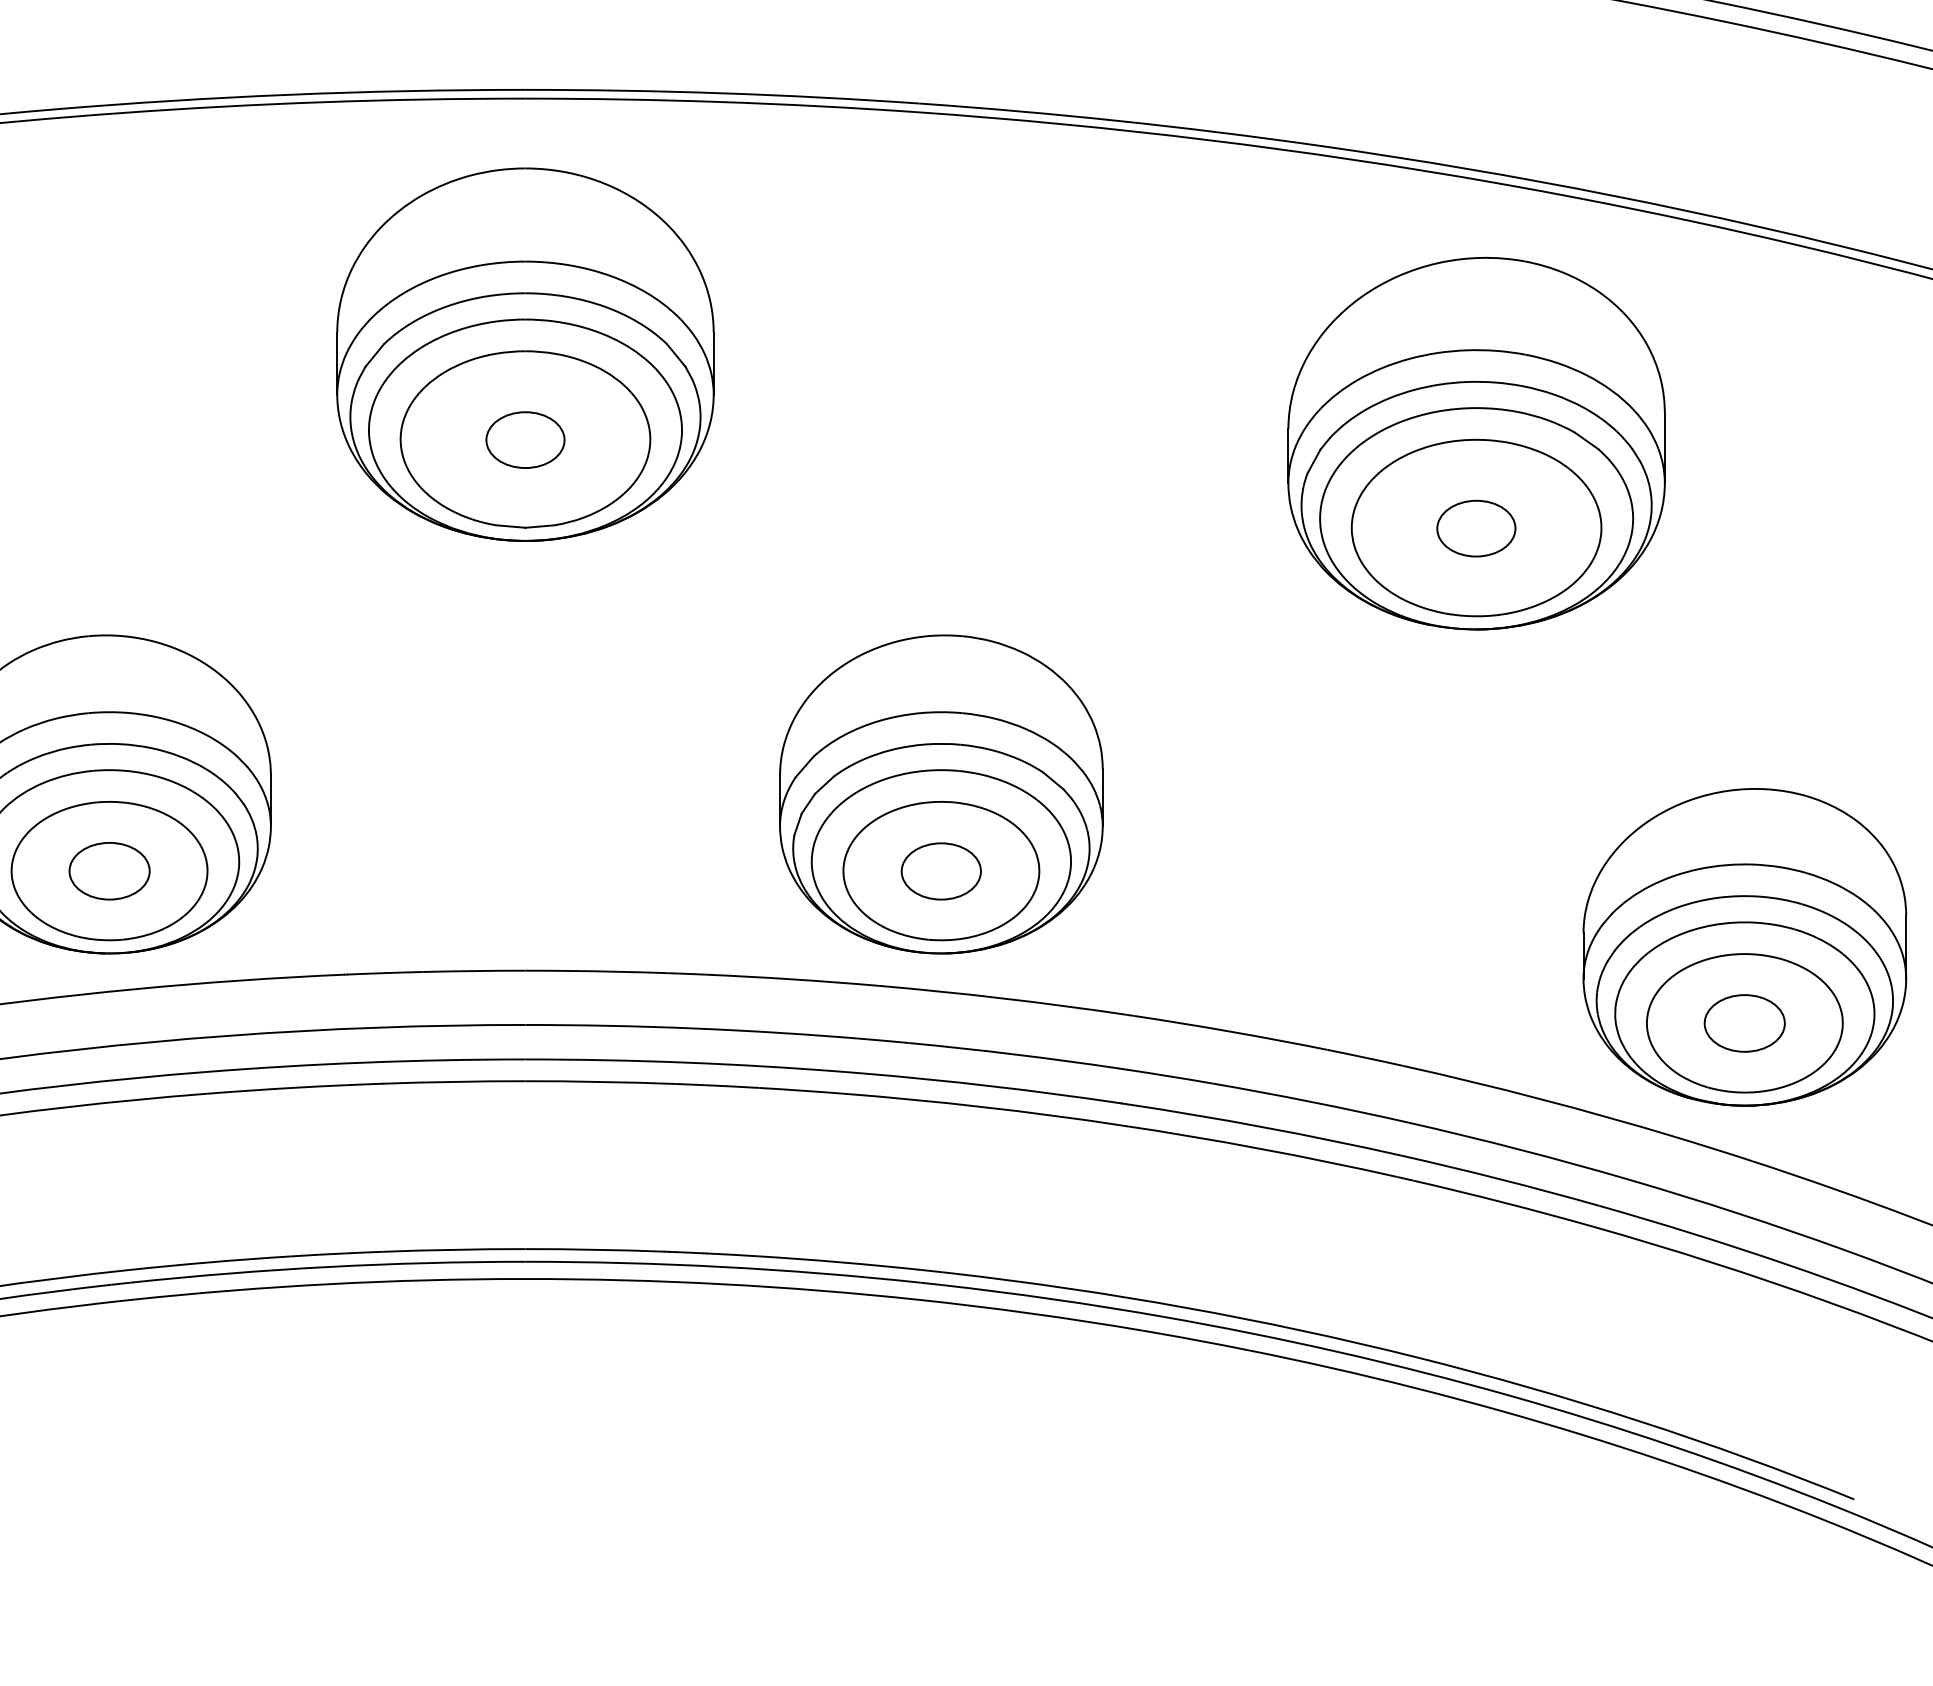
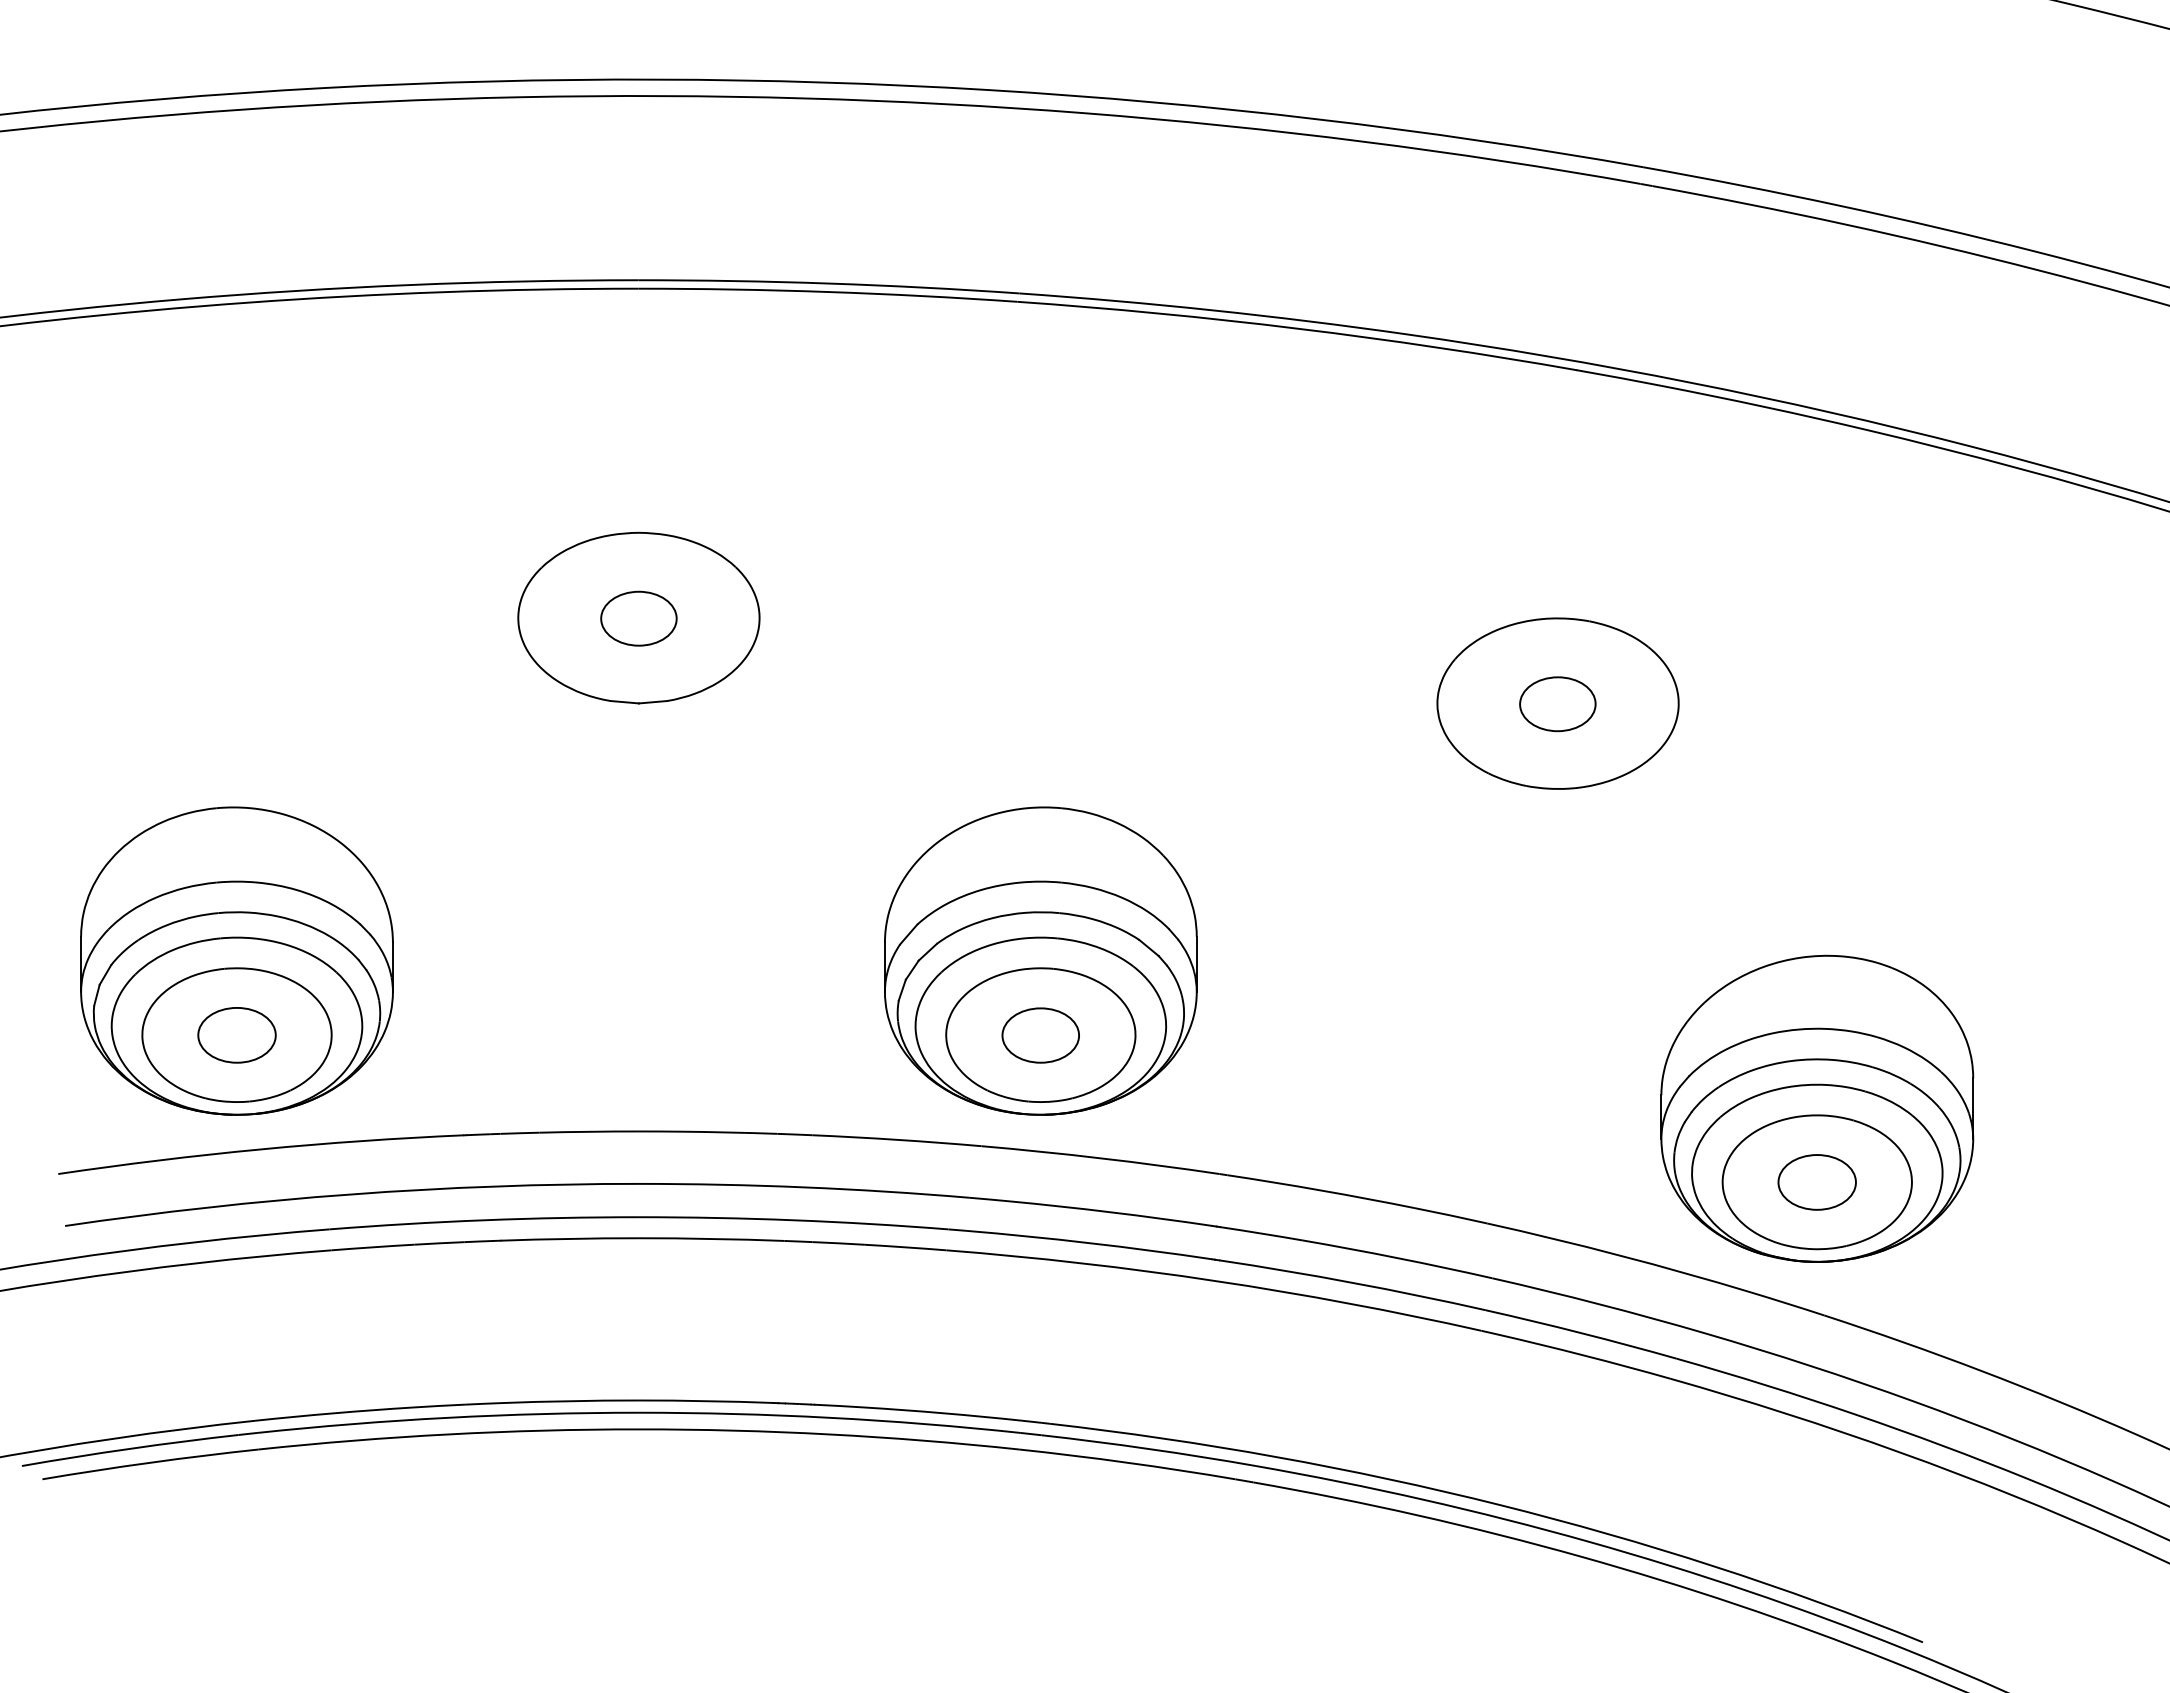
part: (525, 355) -> (638, 536), removed
part: (1476, 443) -> (1557, 621), removed

